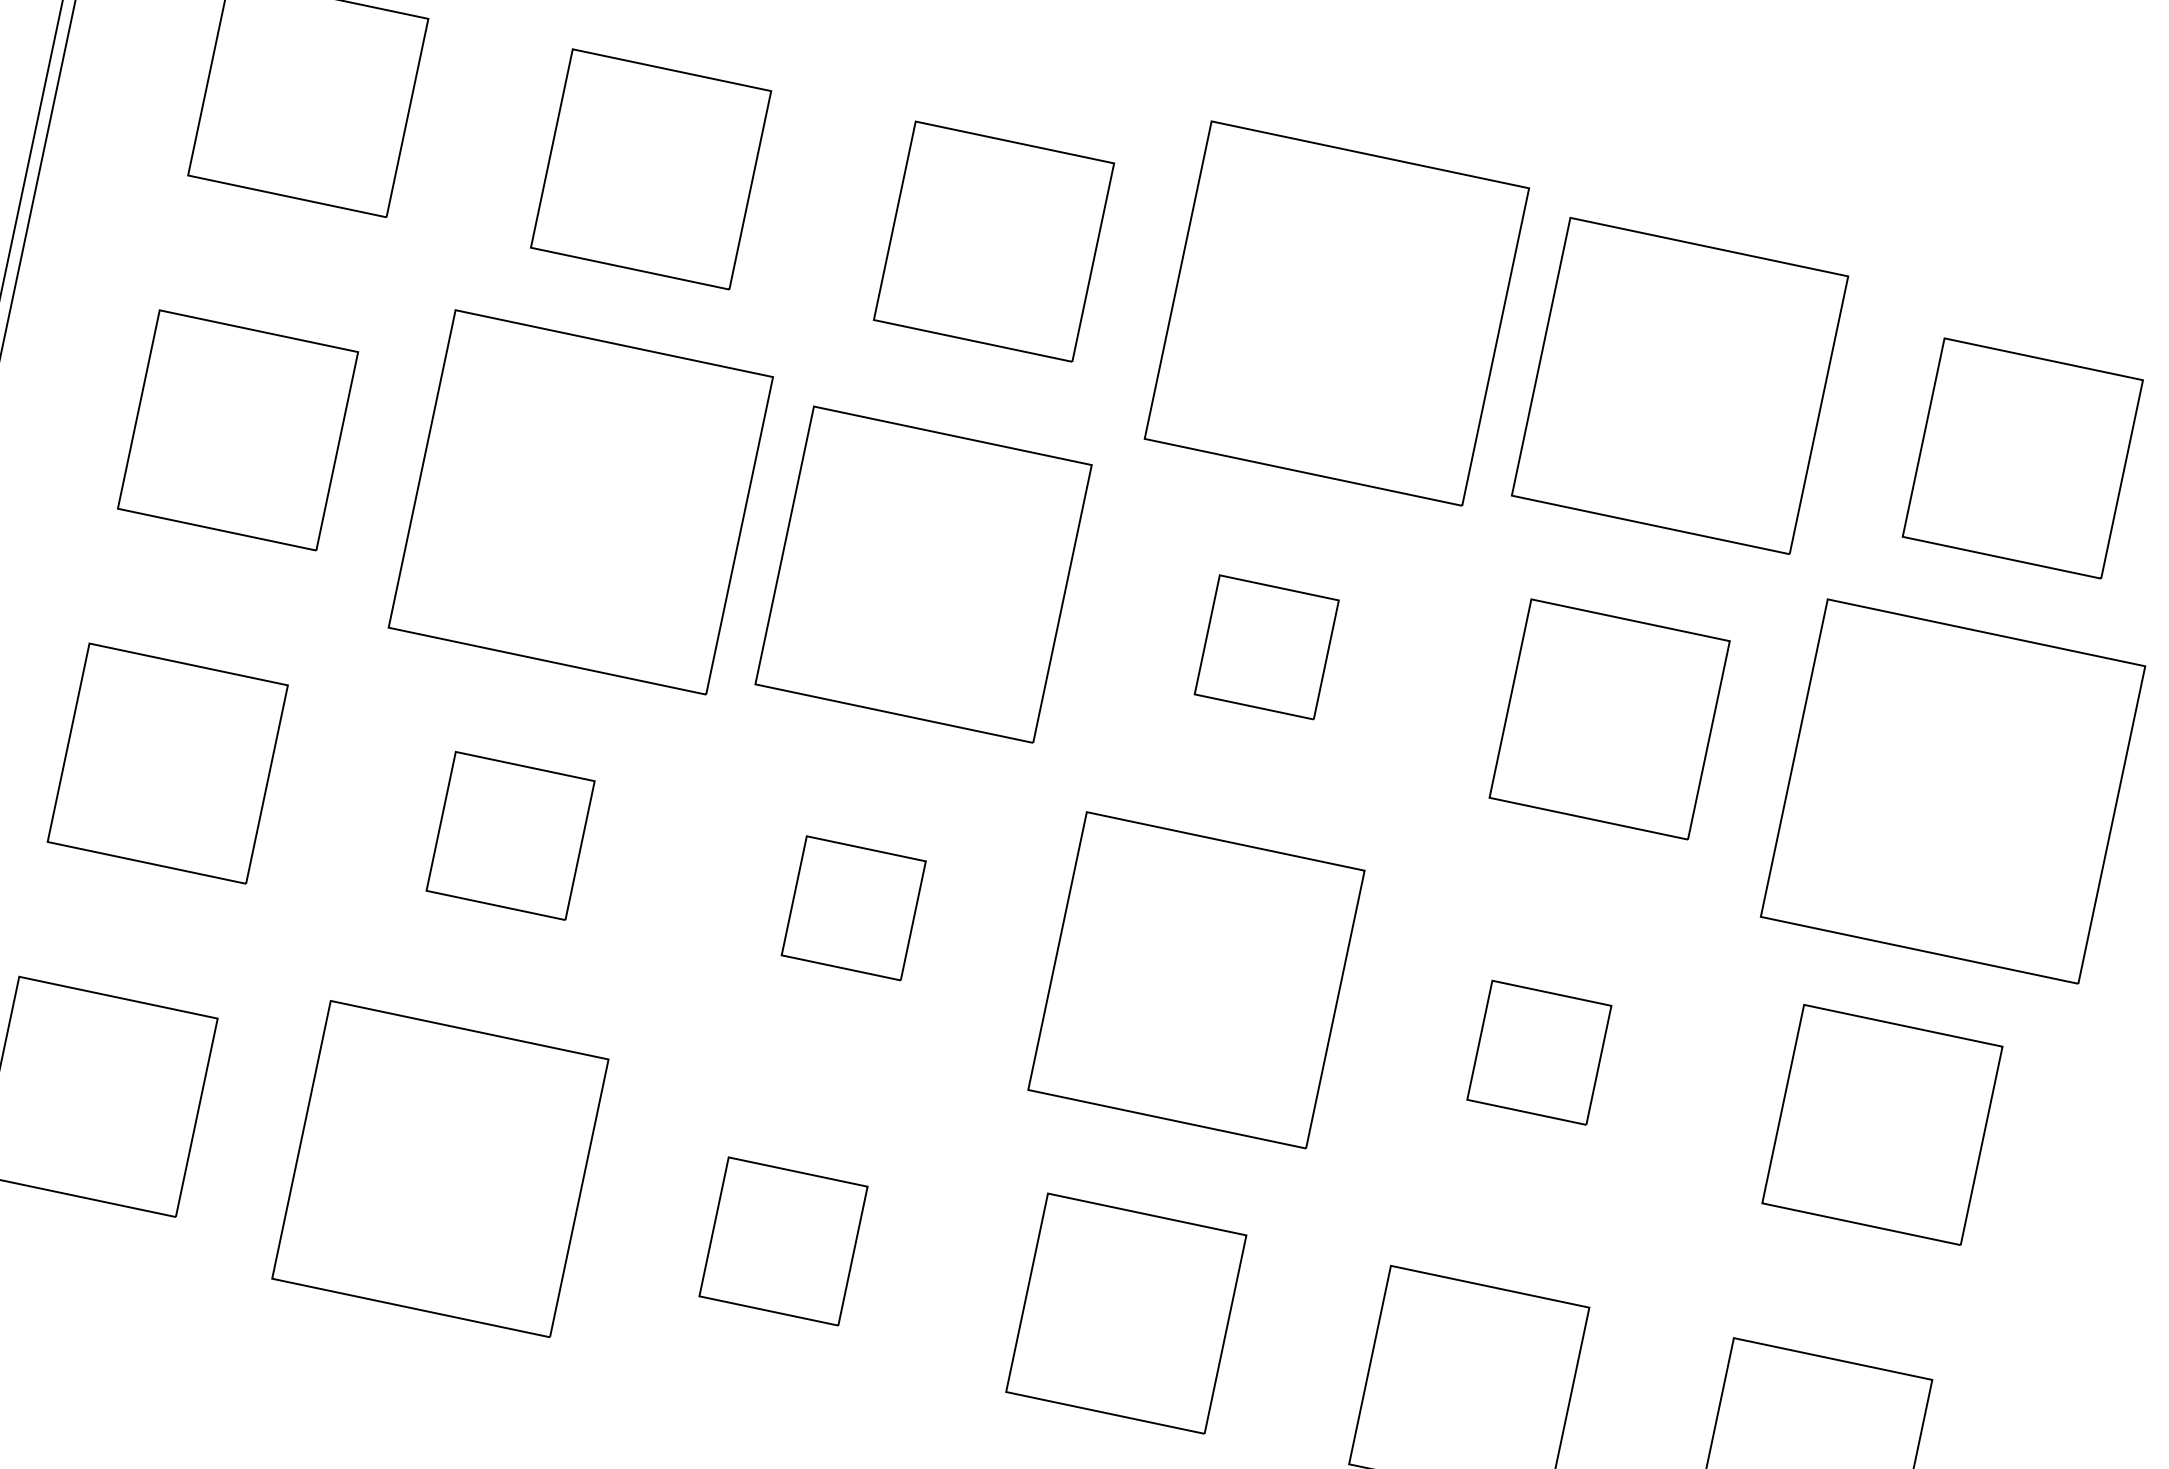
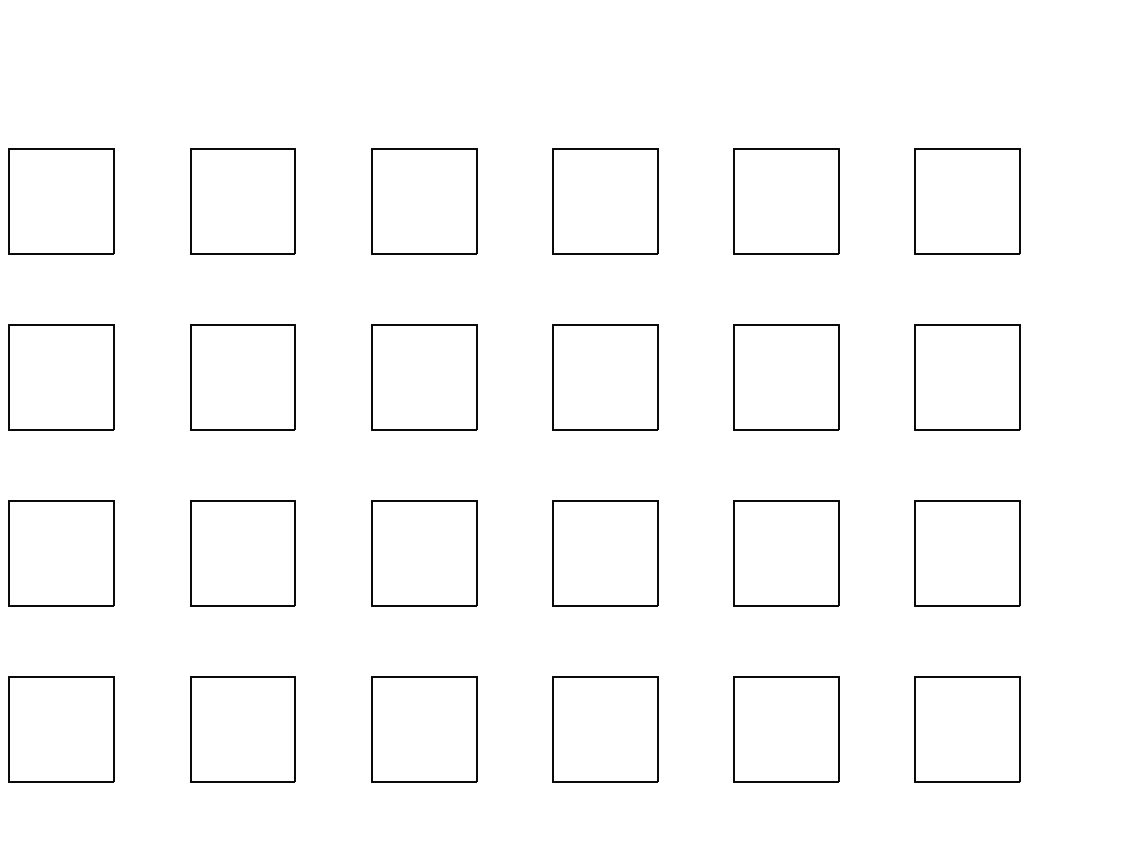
part: (1337, 314) -> (605, 201), size x0.62
part: (1679, 386) -> (786, 201), size x0.71
part: (579, 502) -> (242, 377), size x0.62
part: (924, 575) -> (424, 377), size x0.71
part: (1266, 647) -> (605, 377), size x1.67
part: (1951, 792) -> (967, 377), size x0.62
part: (509, 836) -> (242, 553), size x1.43
part: (854, 908) -> (424, 553), size x1.67
part: (1196, 980) -> (605, 553), size x0.71
part: (1539, 1052) -> (786, 553), size x1.67
part: (439, 1169) -> (242, 729), size x0.71
part: (783, 1241) -> (424, 729), size x1.43

